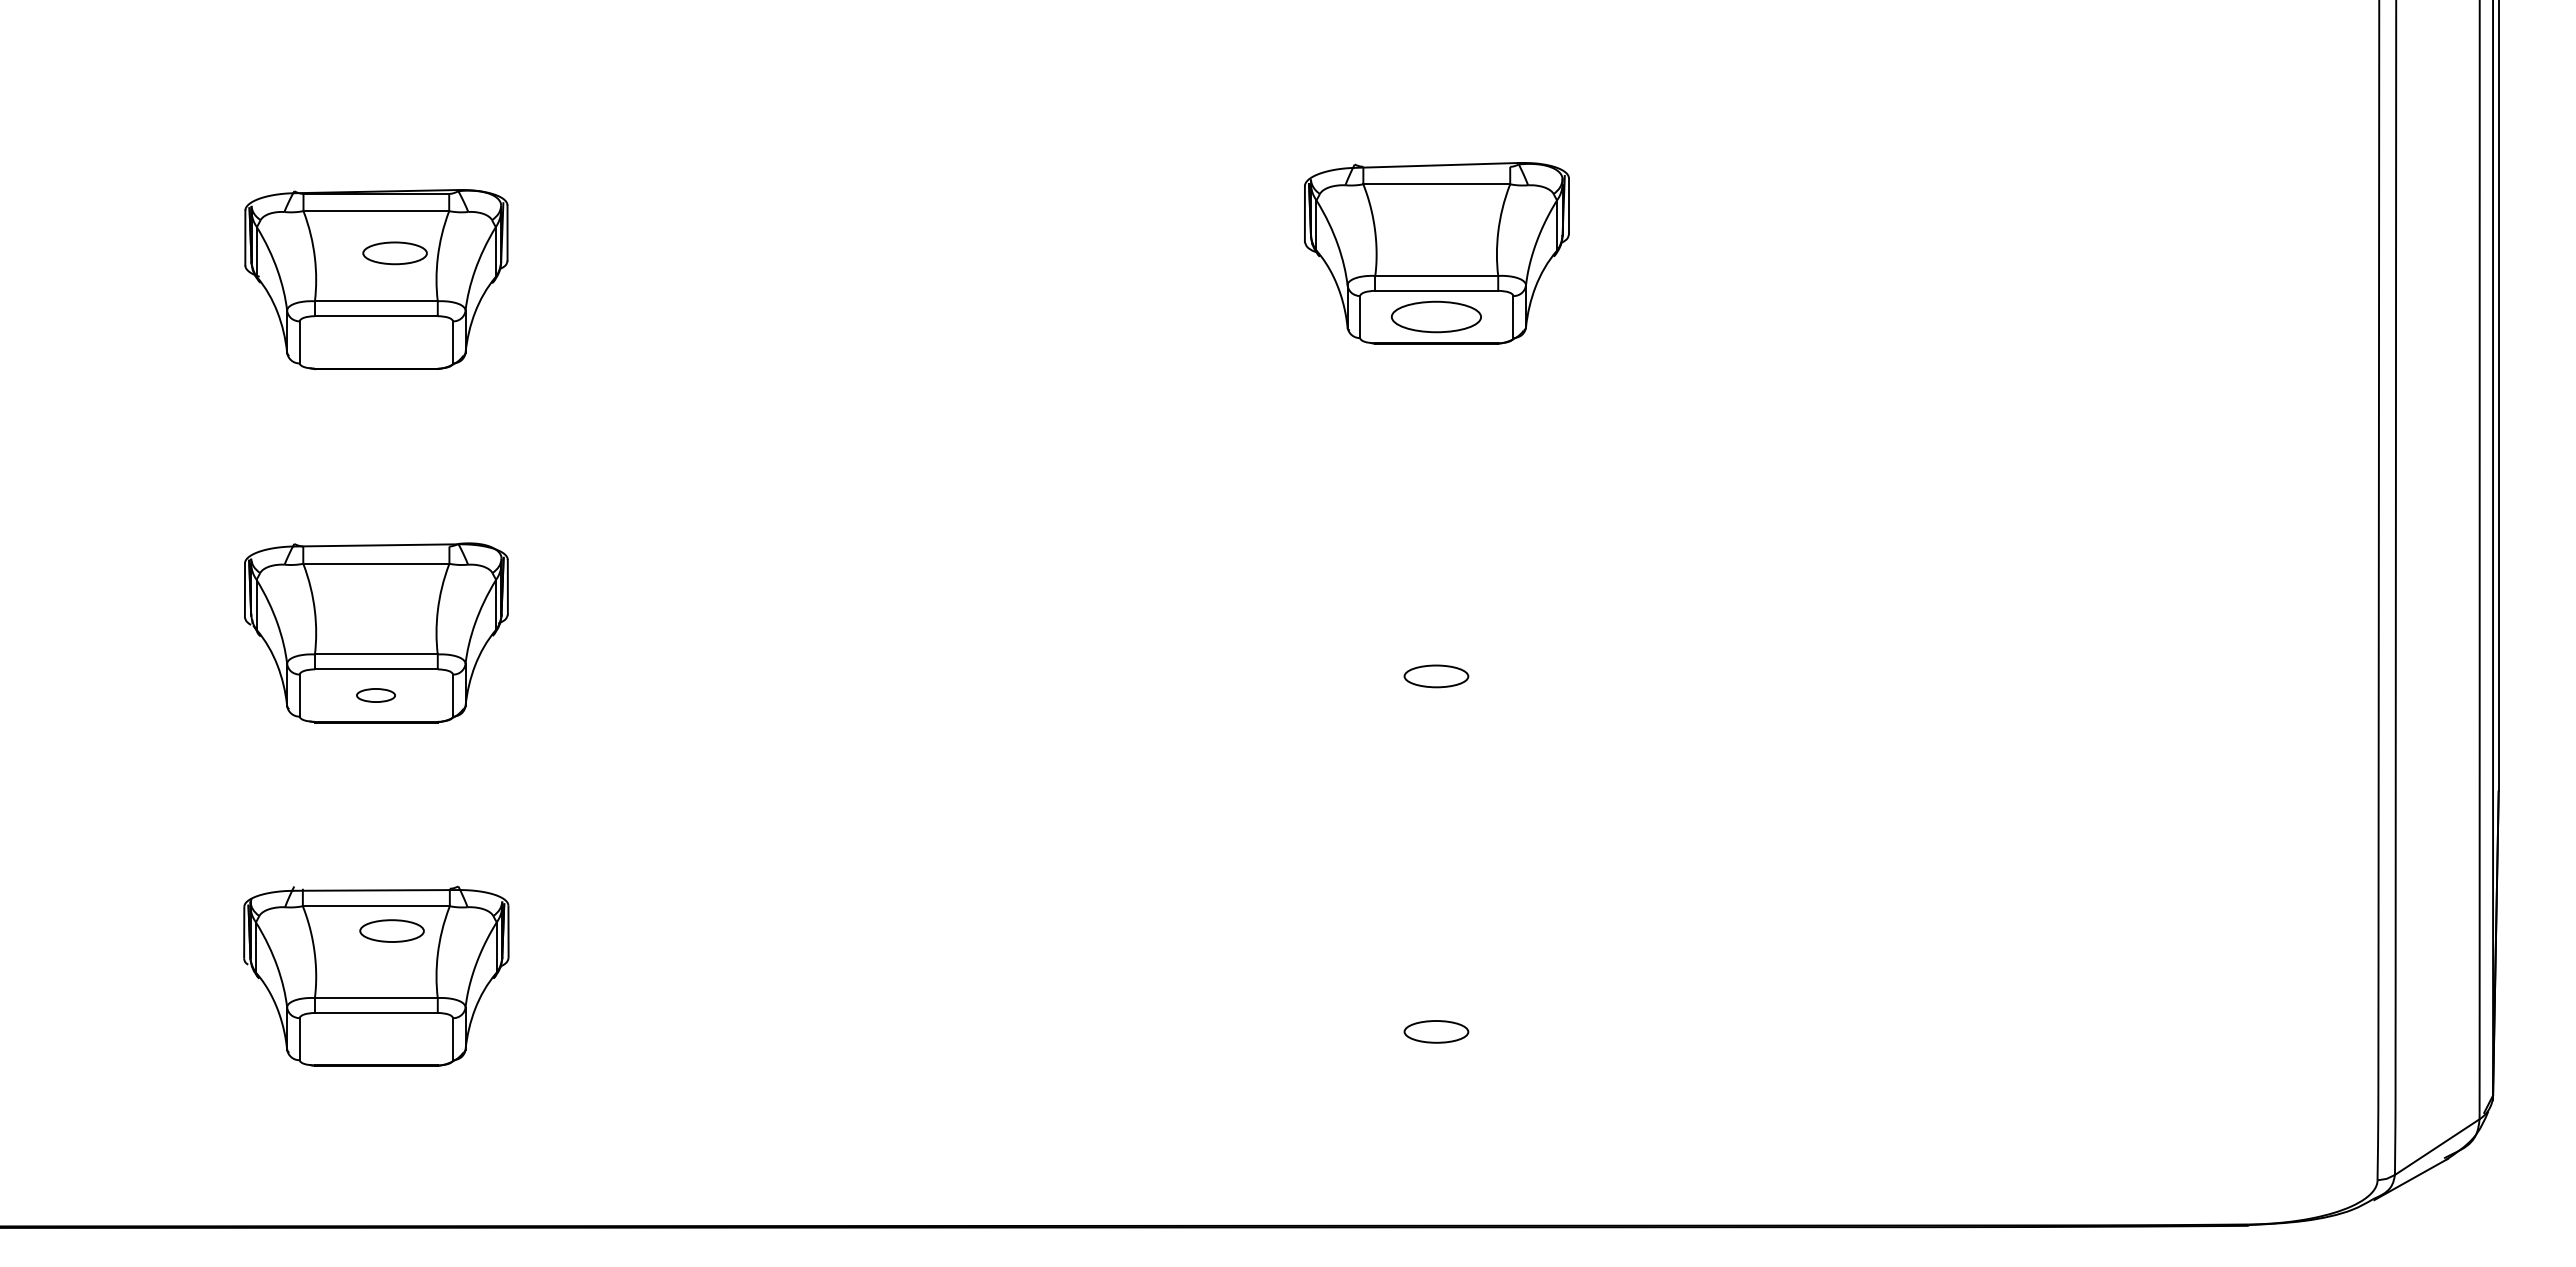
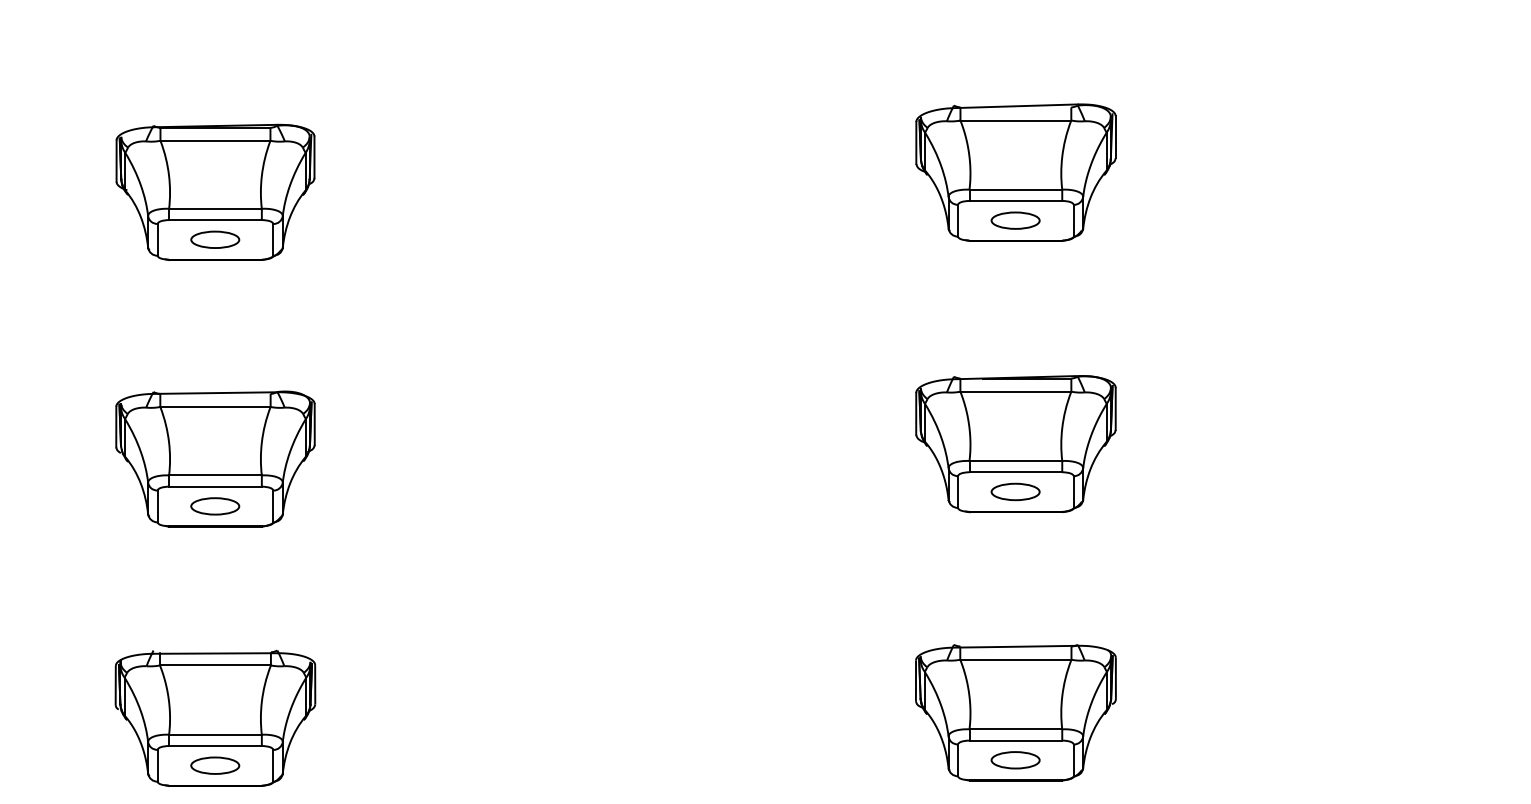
part: (394, 253) -> (214, 239), moved
part: (1436, 316) -> (1015, 220), size x0.71
part: (1436, 612) -> (1015, 443), added
part: (375, 695) -> (214, 506), size x1.67
part: (391, 930) -> (214, 765), moved
part: (1436, 968) -> (1015, 712), added

